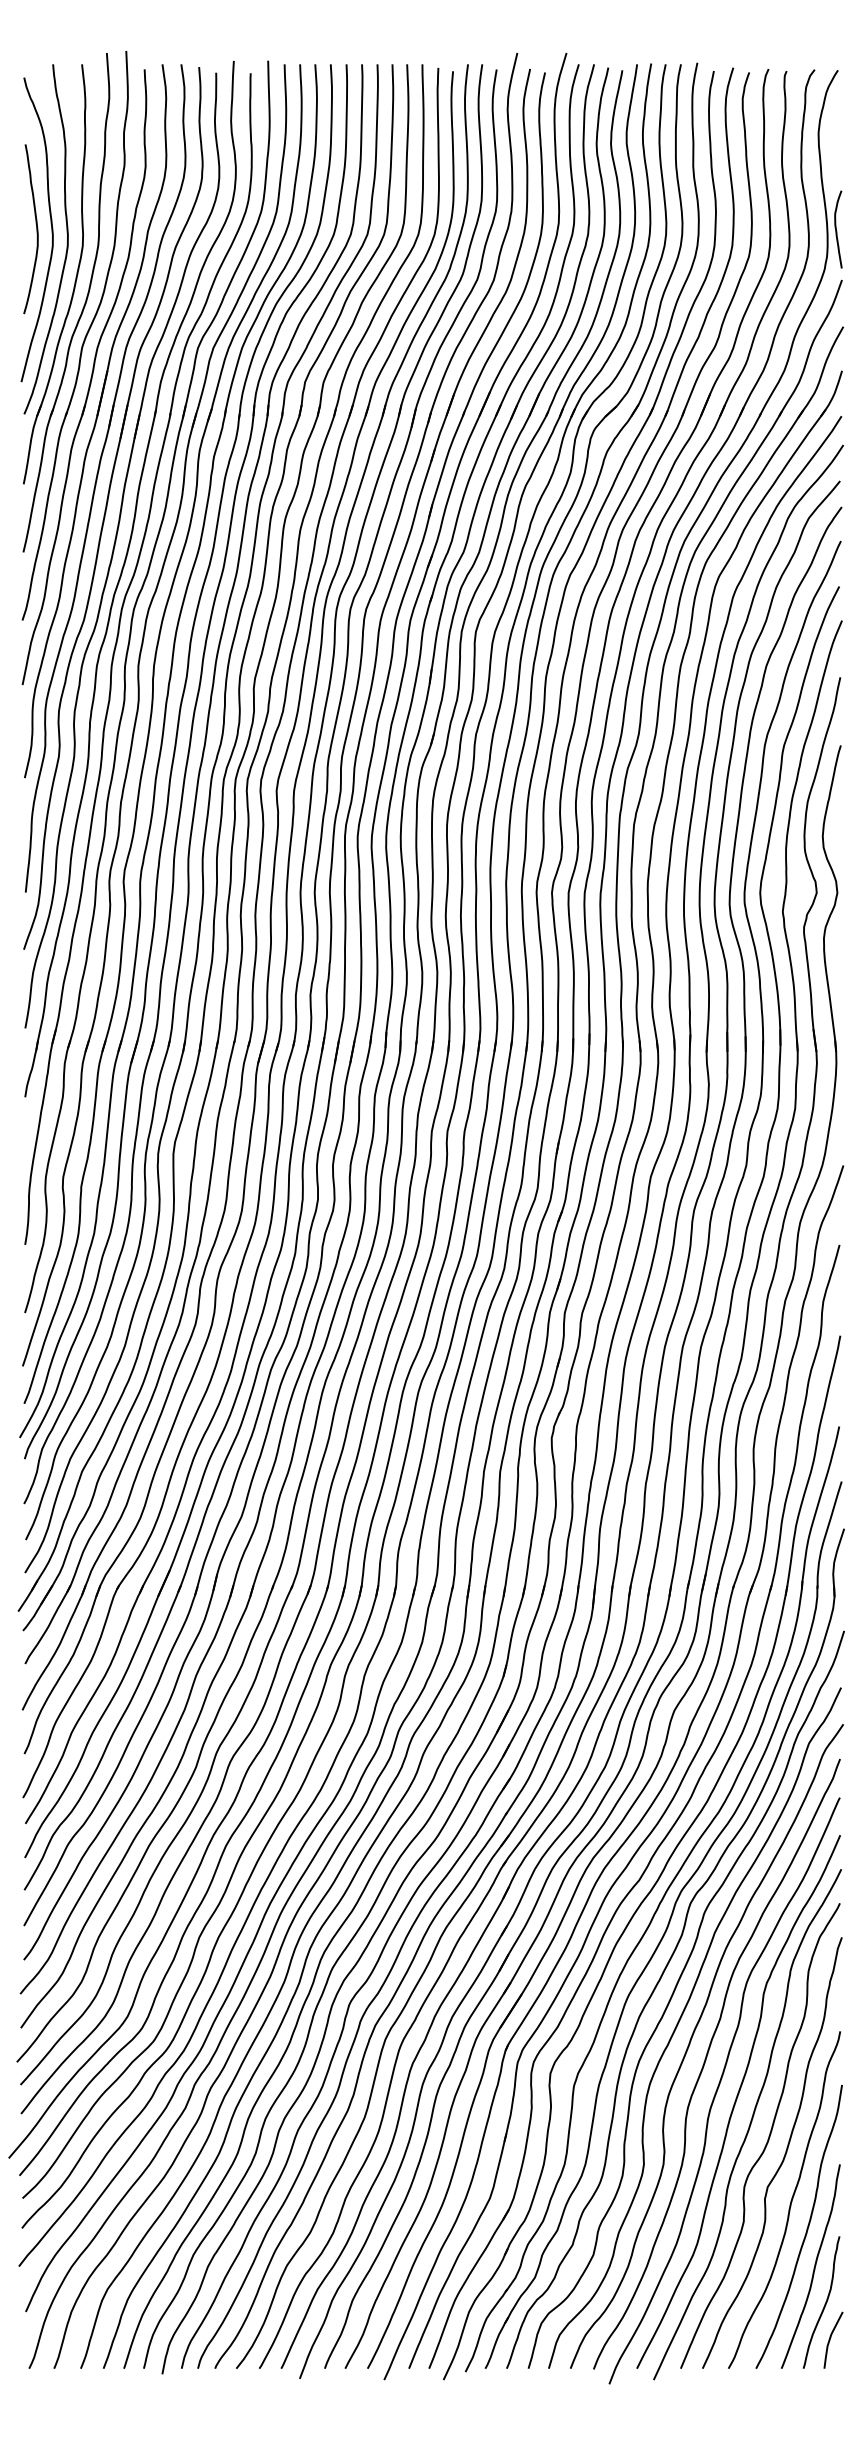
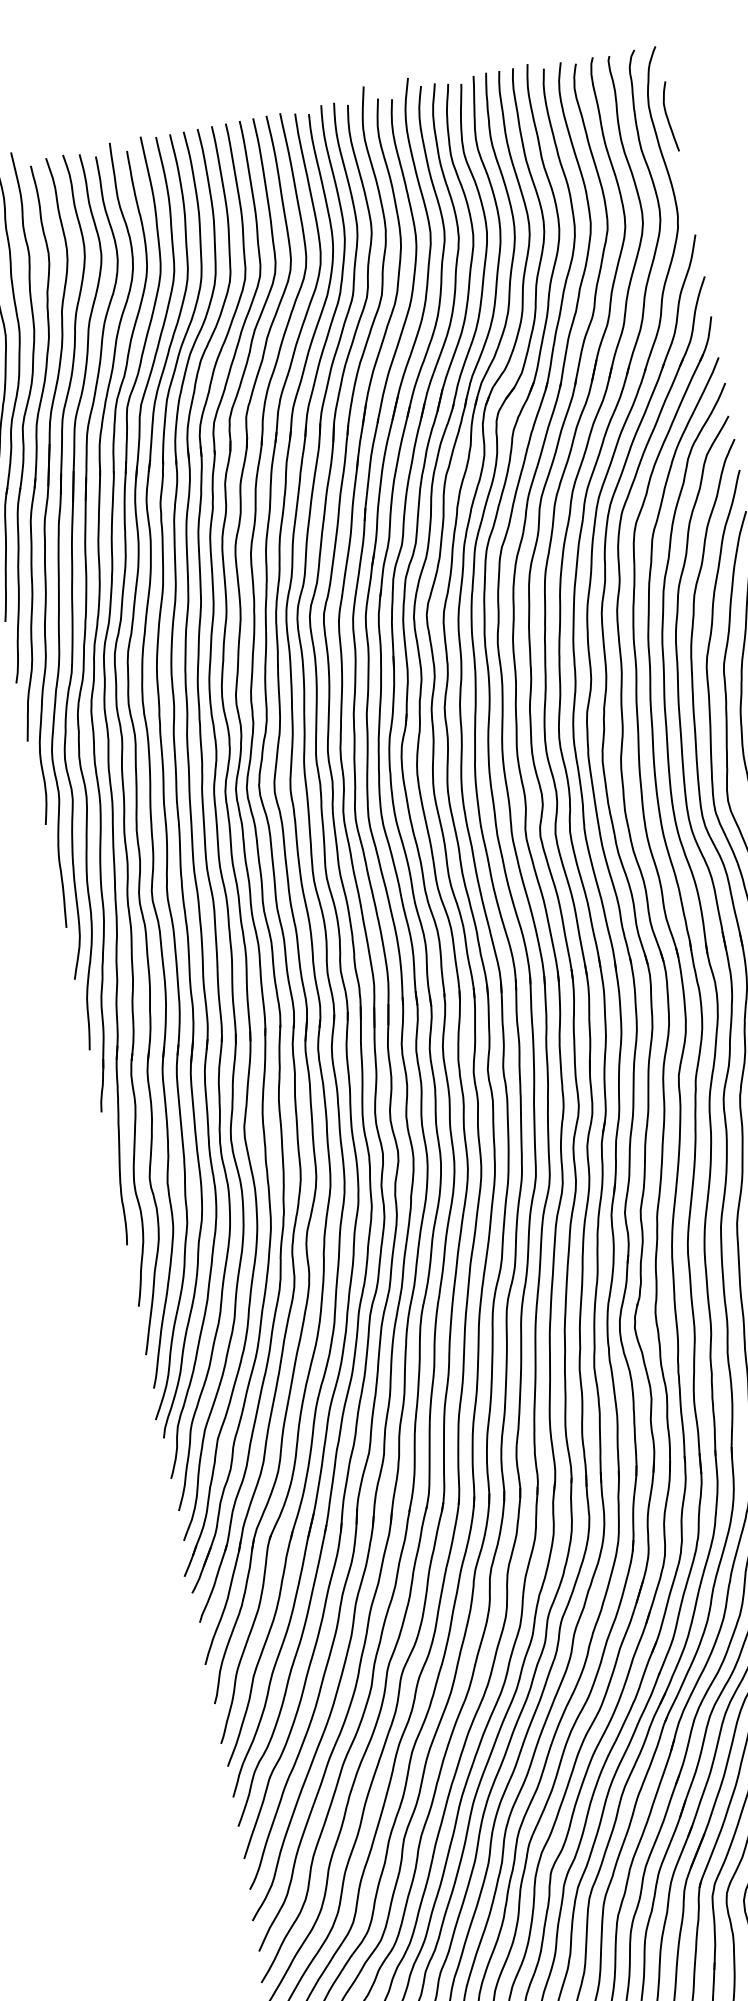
curve: (836, 229) -> (667, 117), moved

